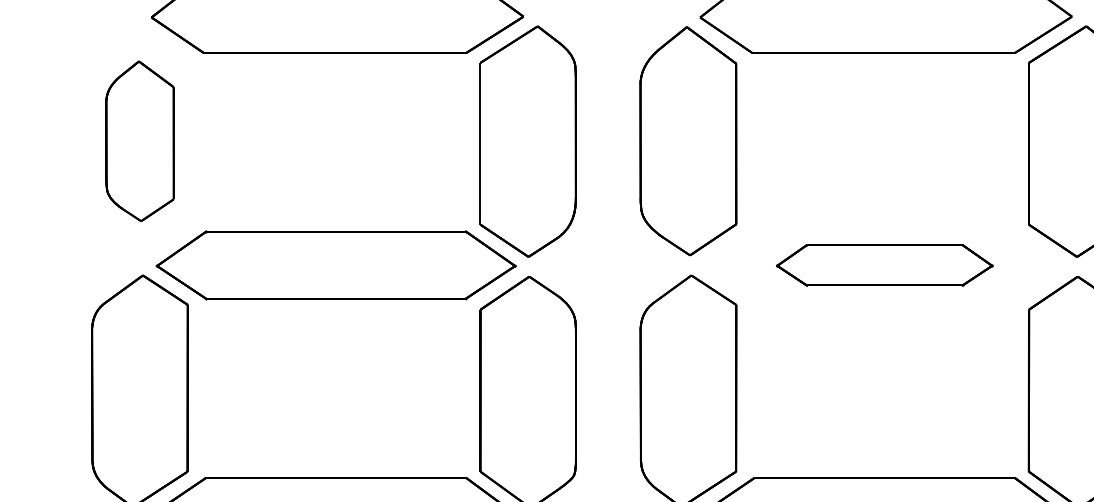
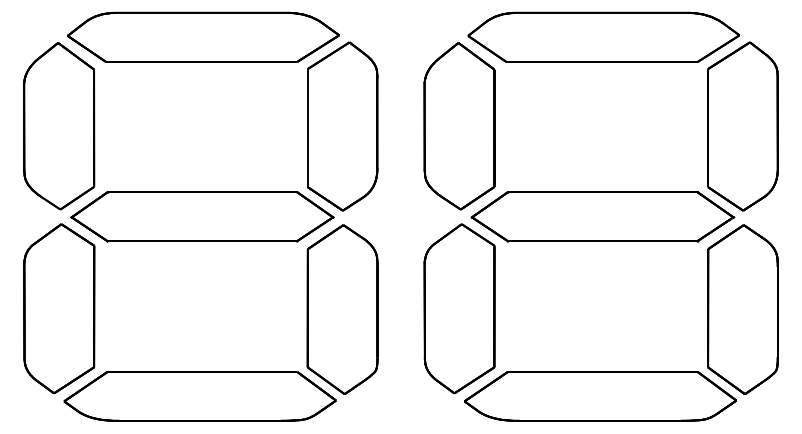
part: (140, 141) -> (59, 126), size x1.43
part: (884, 264) -> (602, 216), size x1.67

